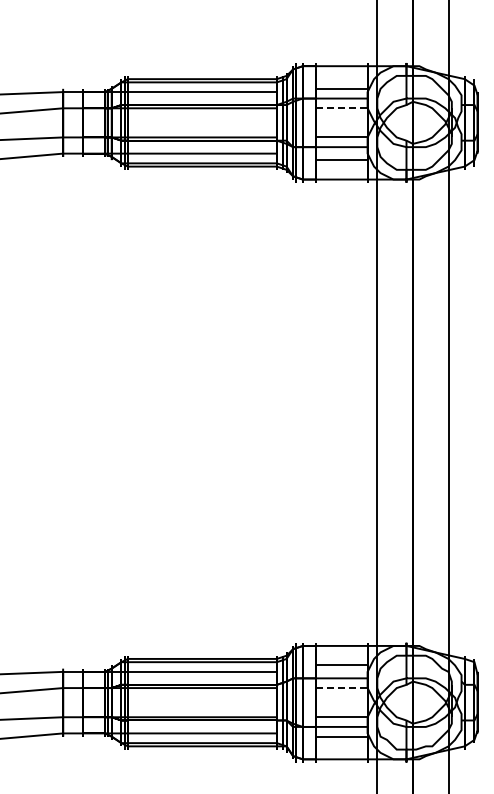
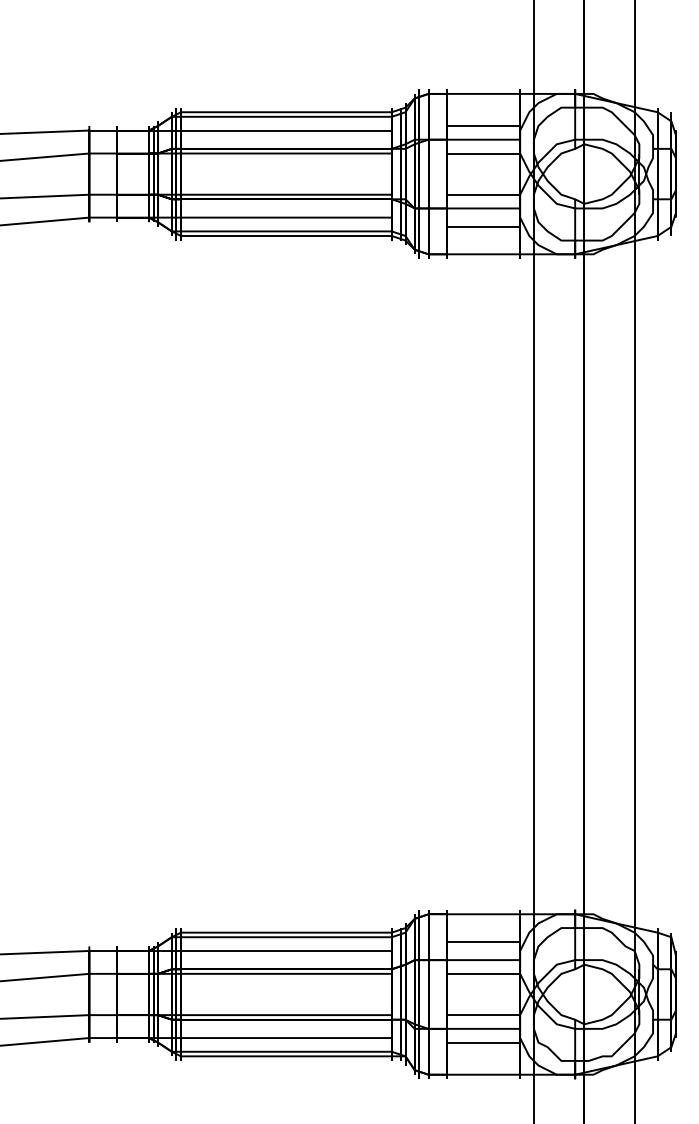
line: (341, 108) -> (483, 153), dashed -> solid
line: (341, 688) -> (483, 974), dashed -> solid

